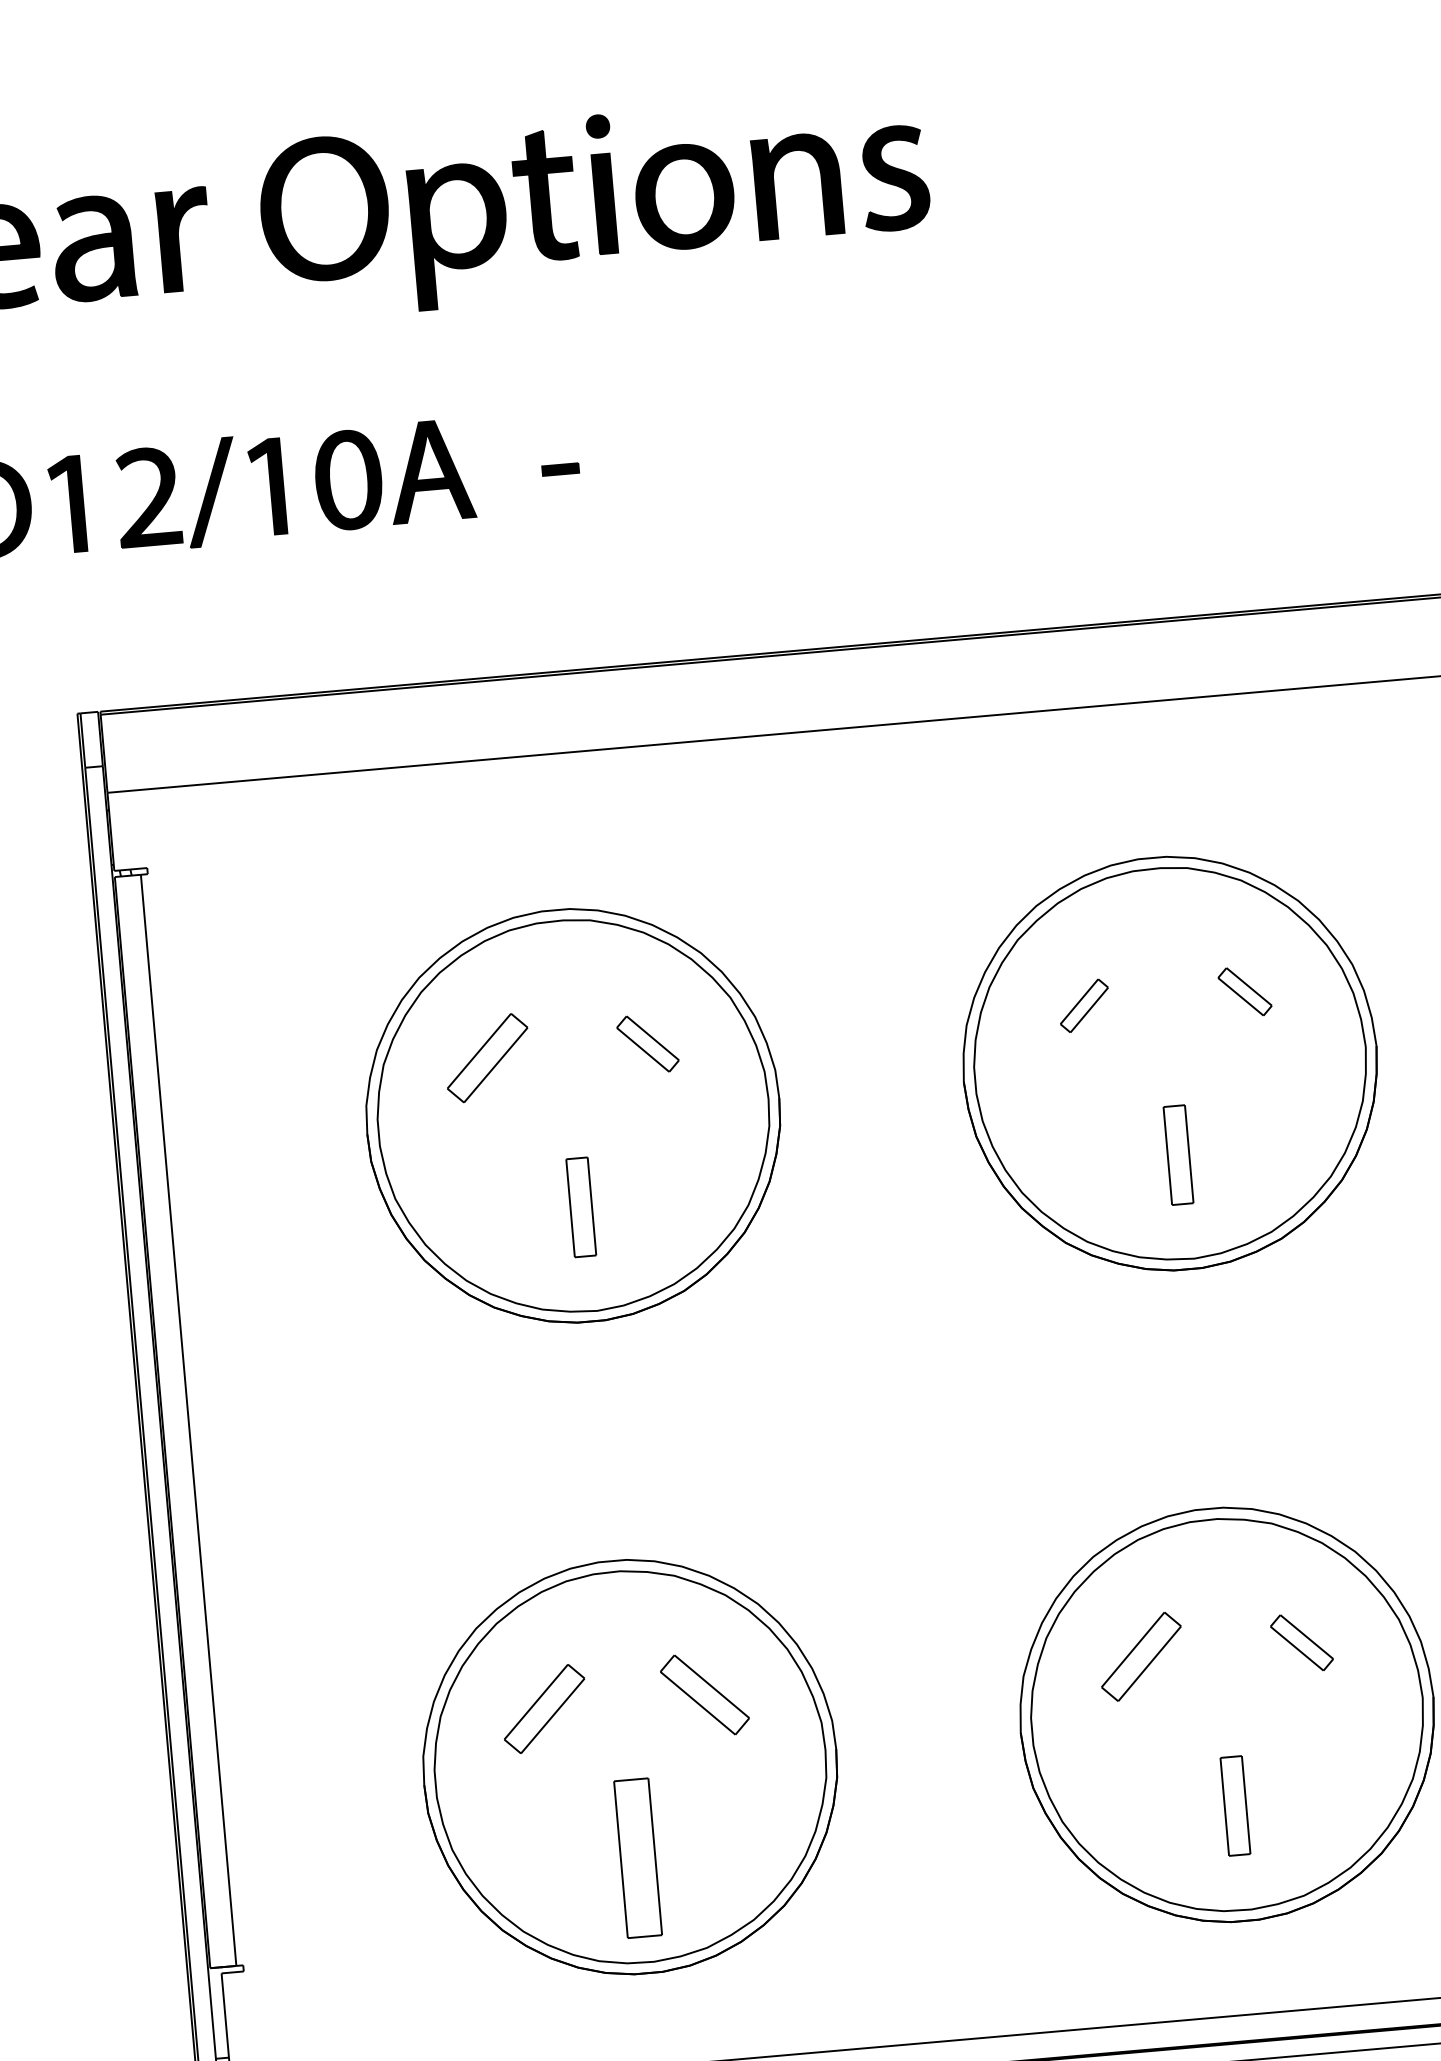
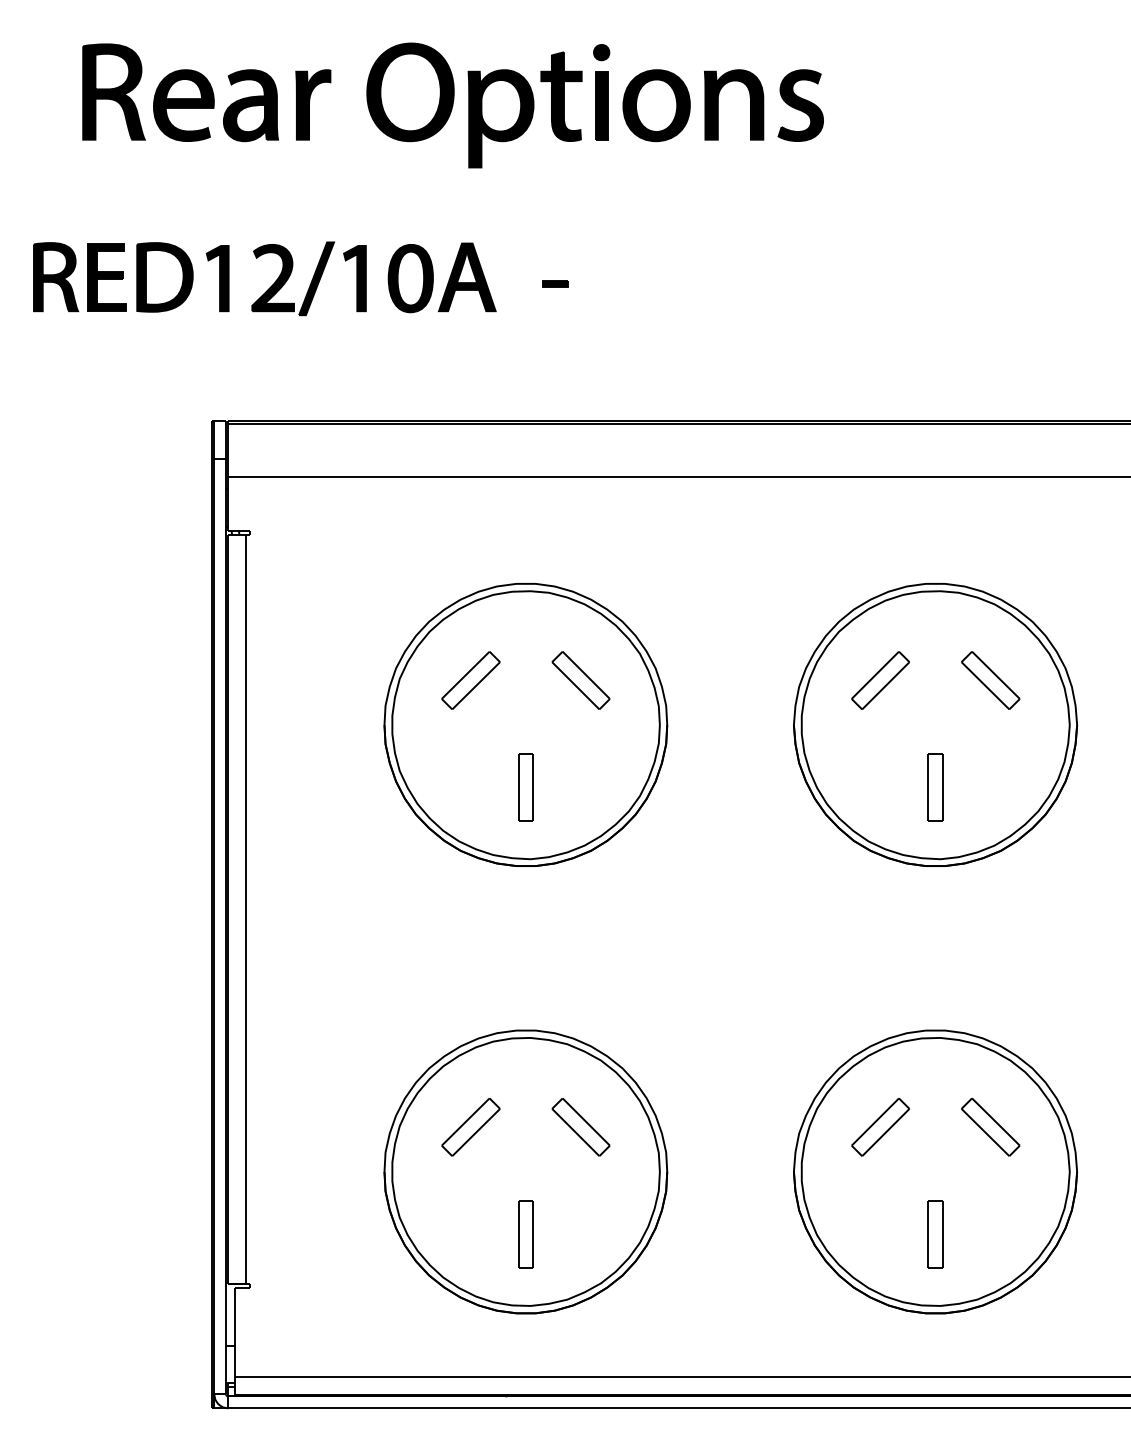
part: (1244, 991) -> (990, 680), size x1.67
part: (1084, 1005) -> (880, 680), size x1.67
part: (647, 1044) -> (580, 680), size x1.43
part: (1301, 1643) -> (990, 1127), size x1.43
part: (637, 1858) -> (525, 1234), size x0.62

